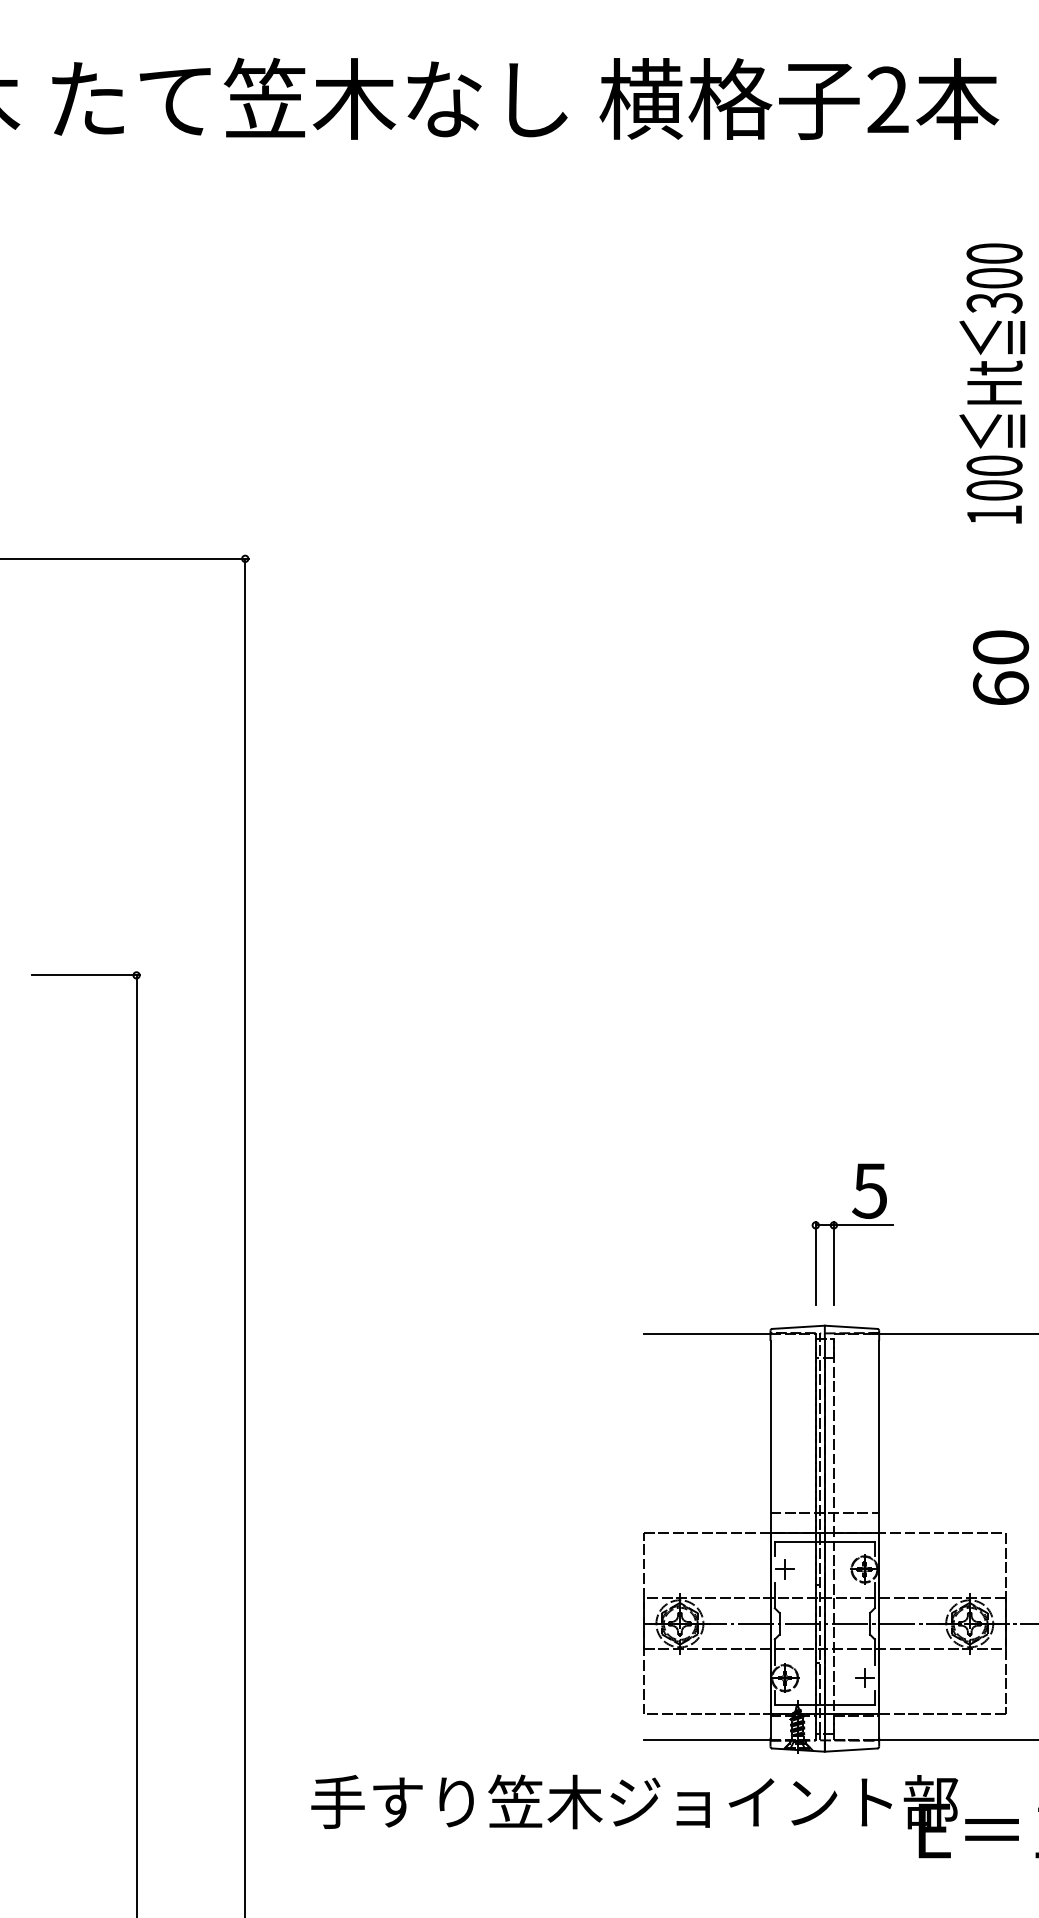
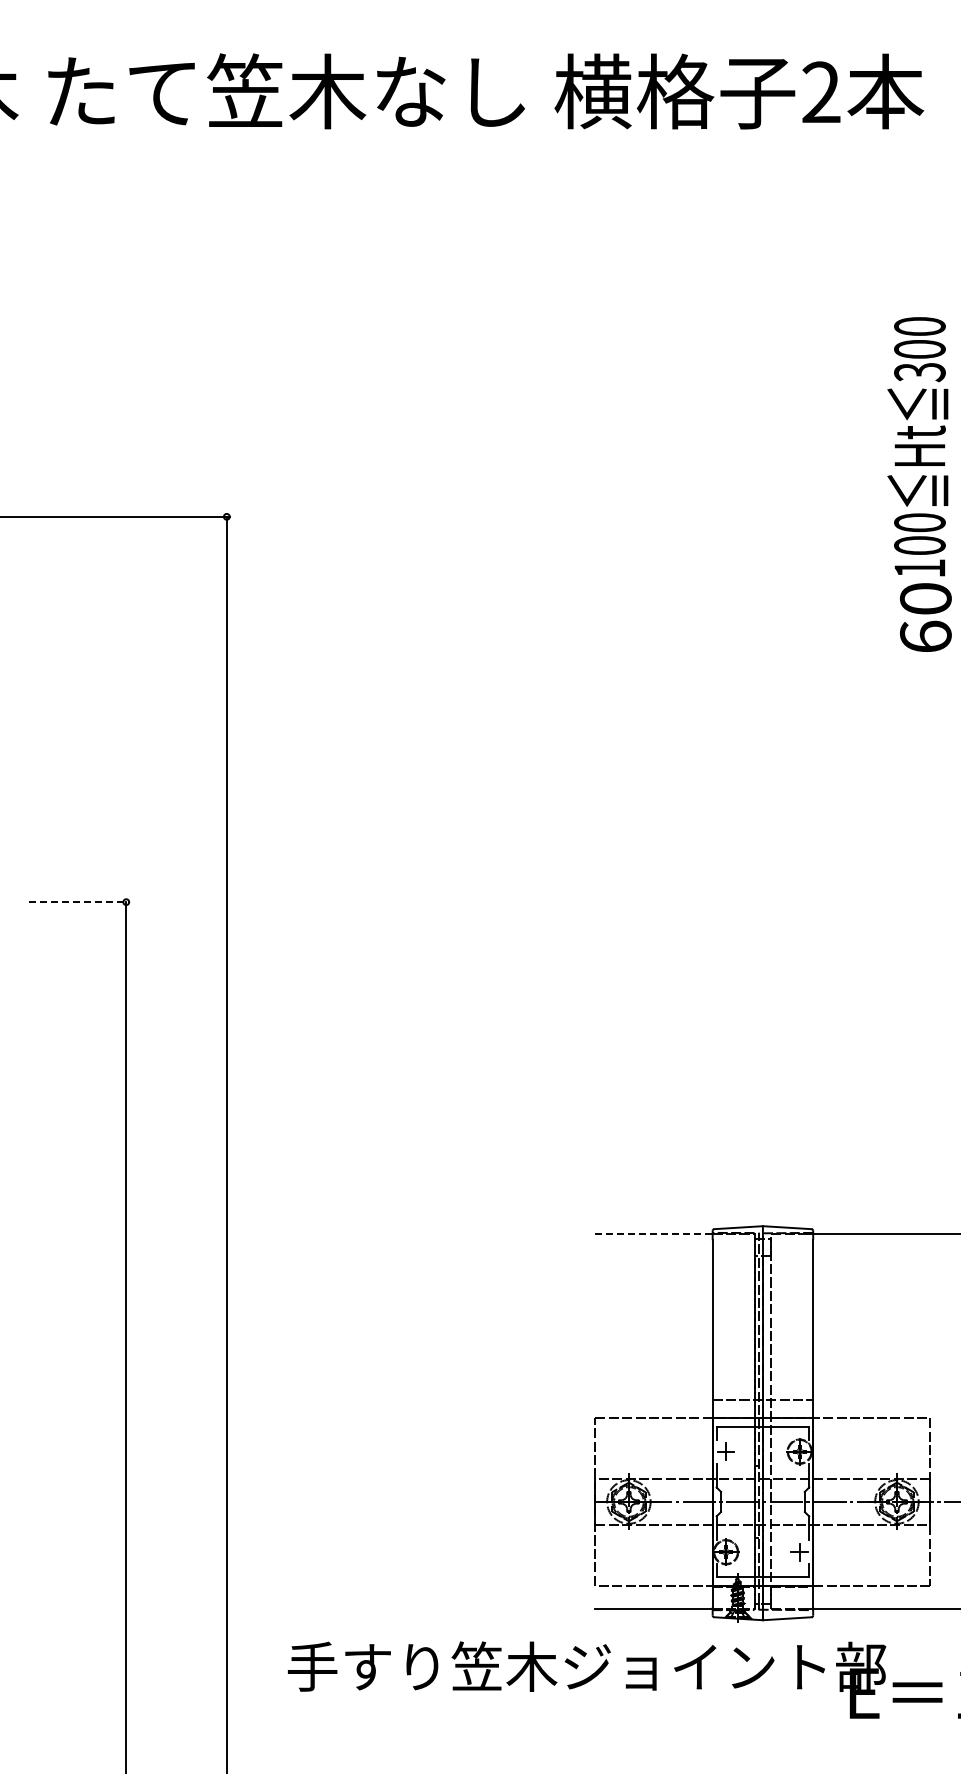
text: (991, 383) -> (917, 446), moved
line: (85, 975) -> (79, 902), solid -> dashed
part: (852, 1225) -> (788, 1133), removed
line: (707, 1333) -> (654, 1233), solid -> dashed

